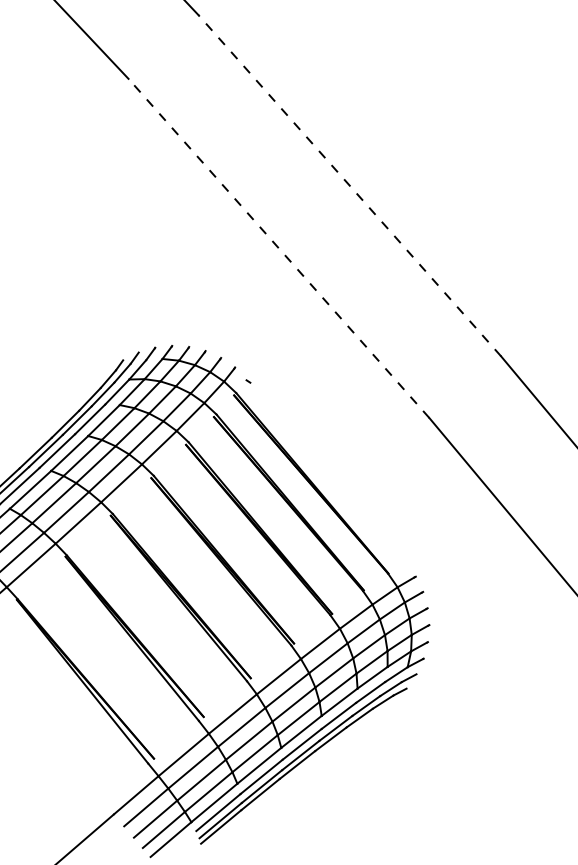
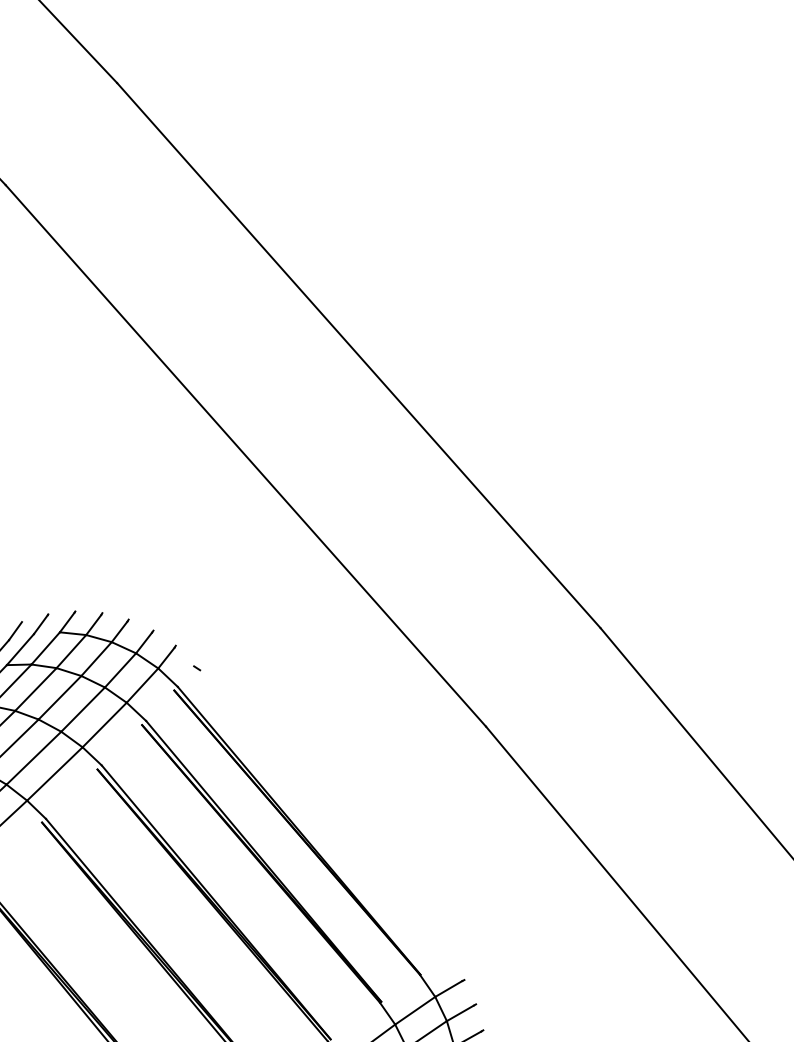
line: (349, 185) -> (358, 355), dashed -> solid
line: (278, 248) -> (245, 455), dashed -> solid

